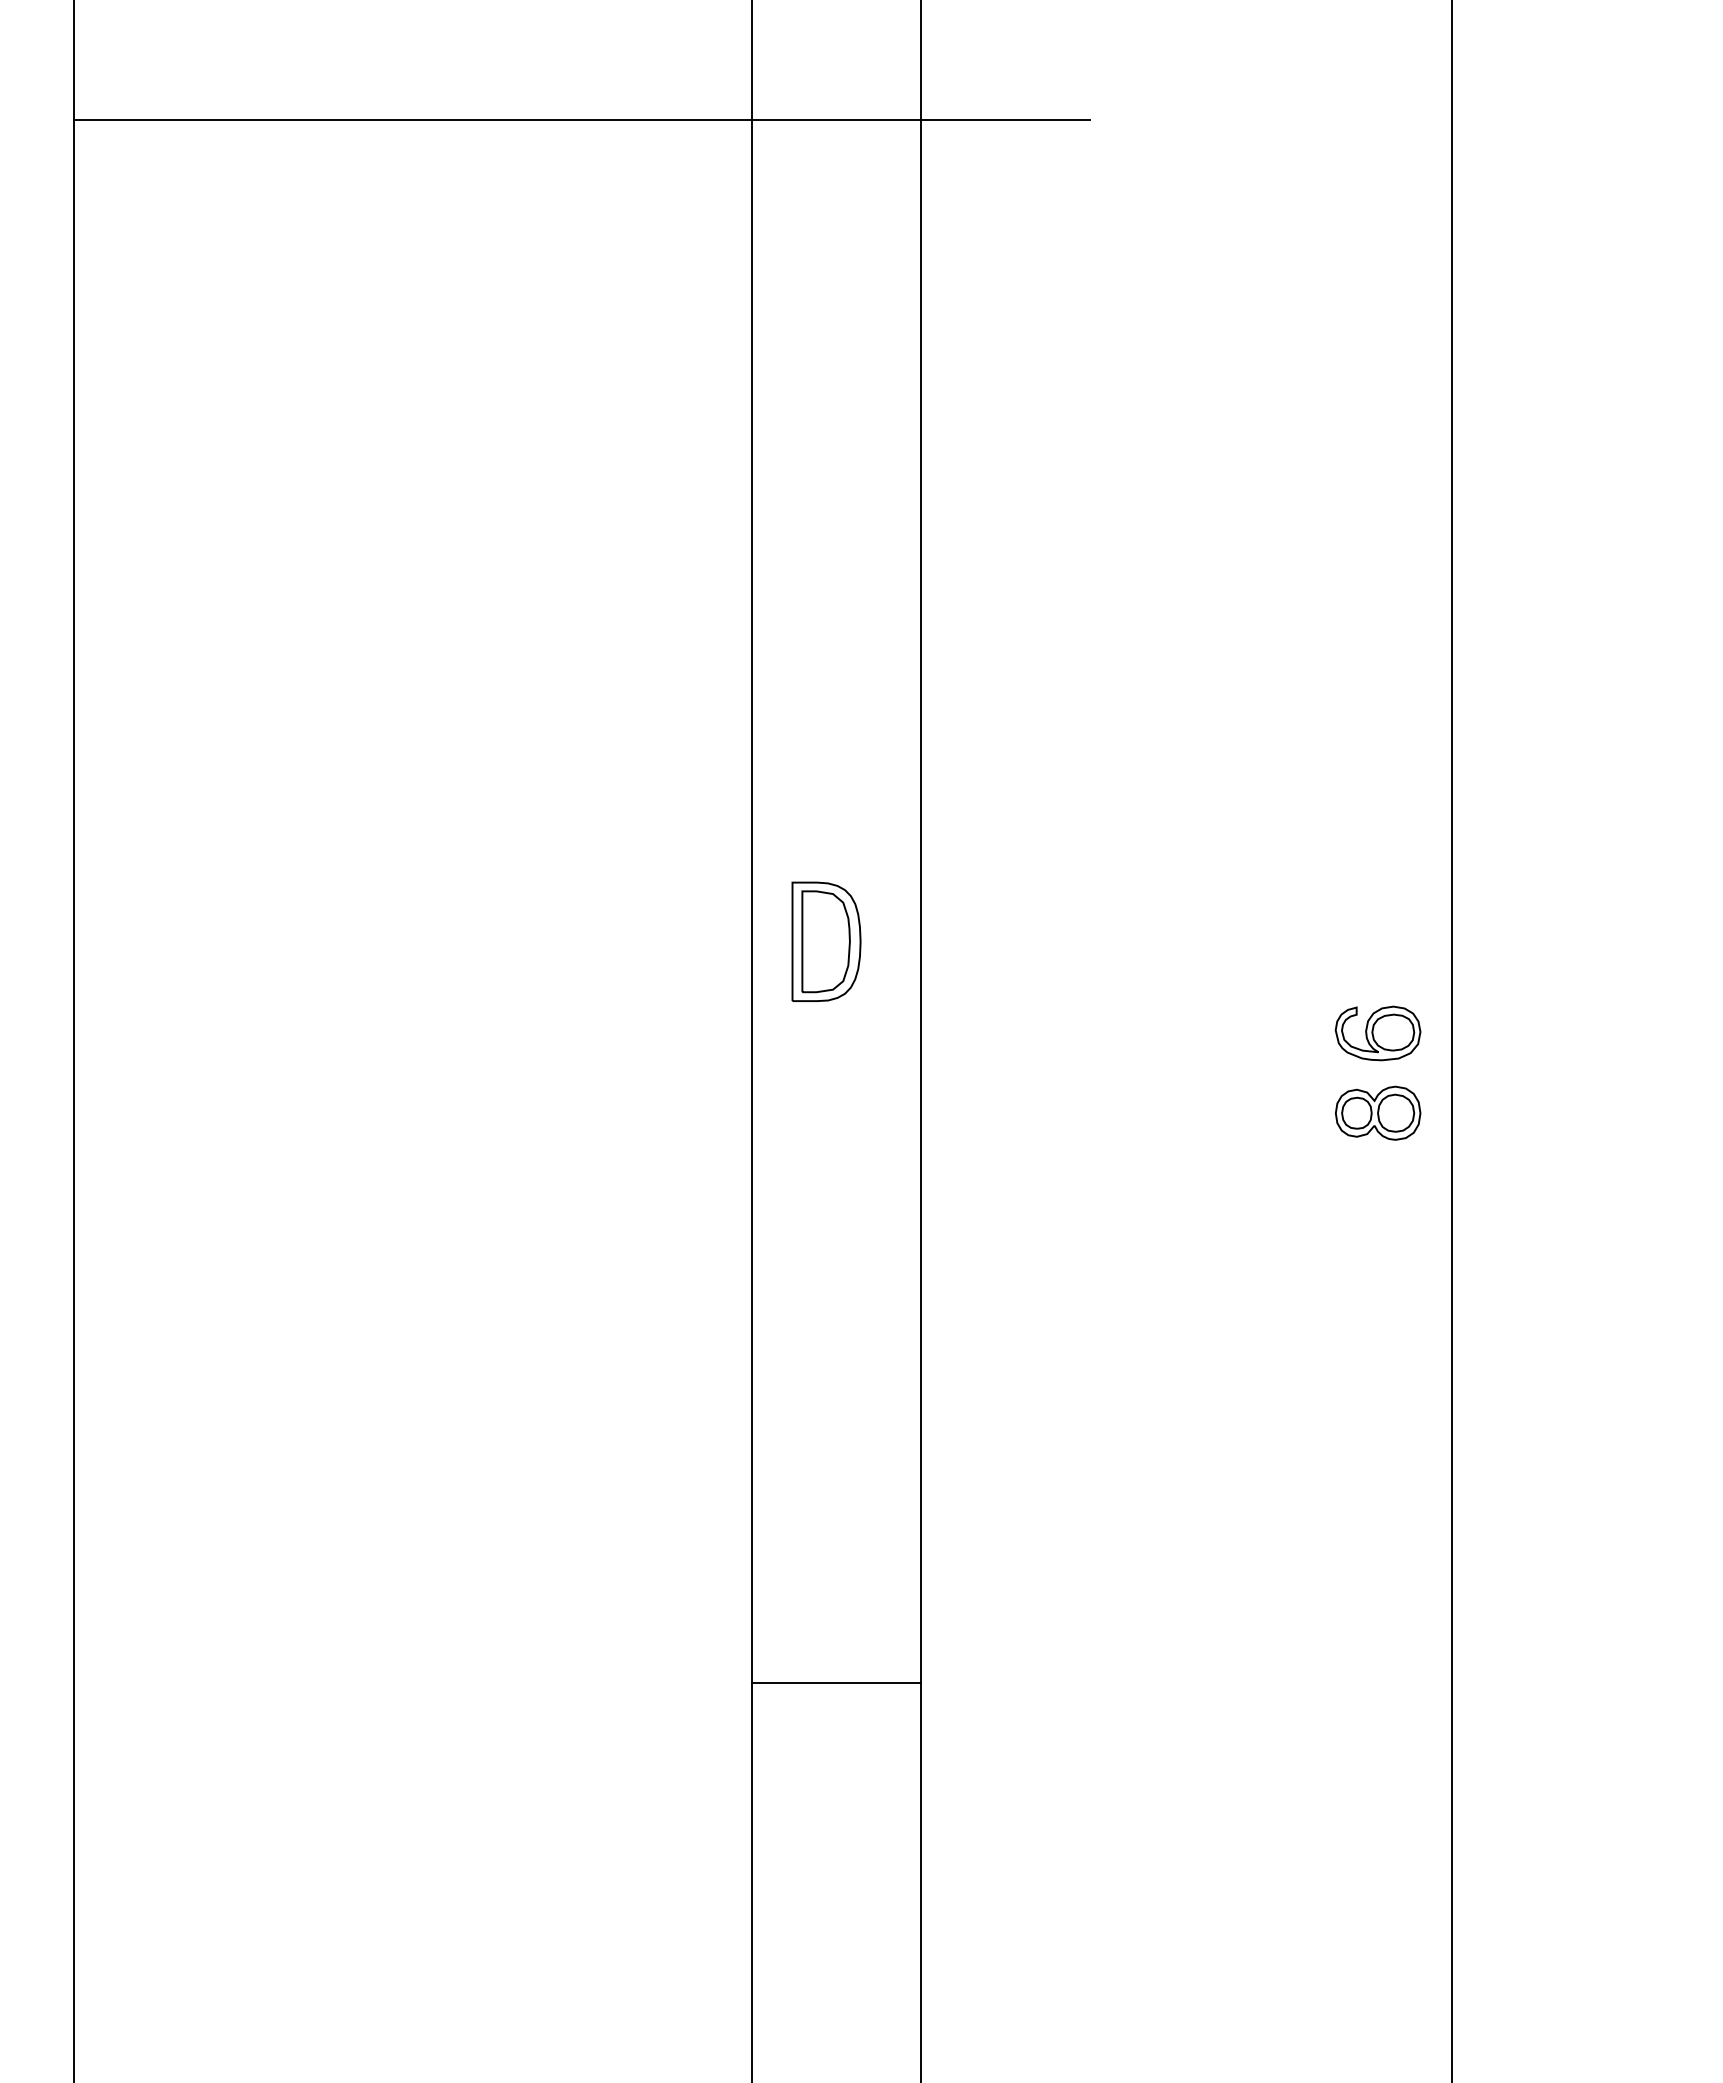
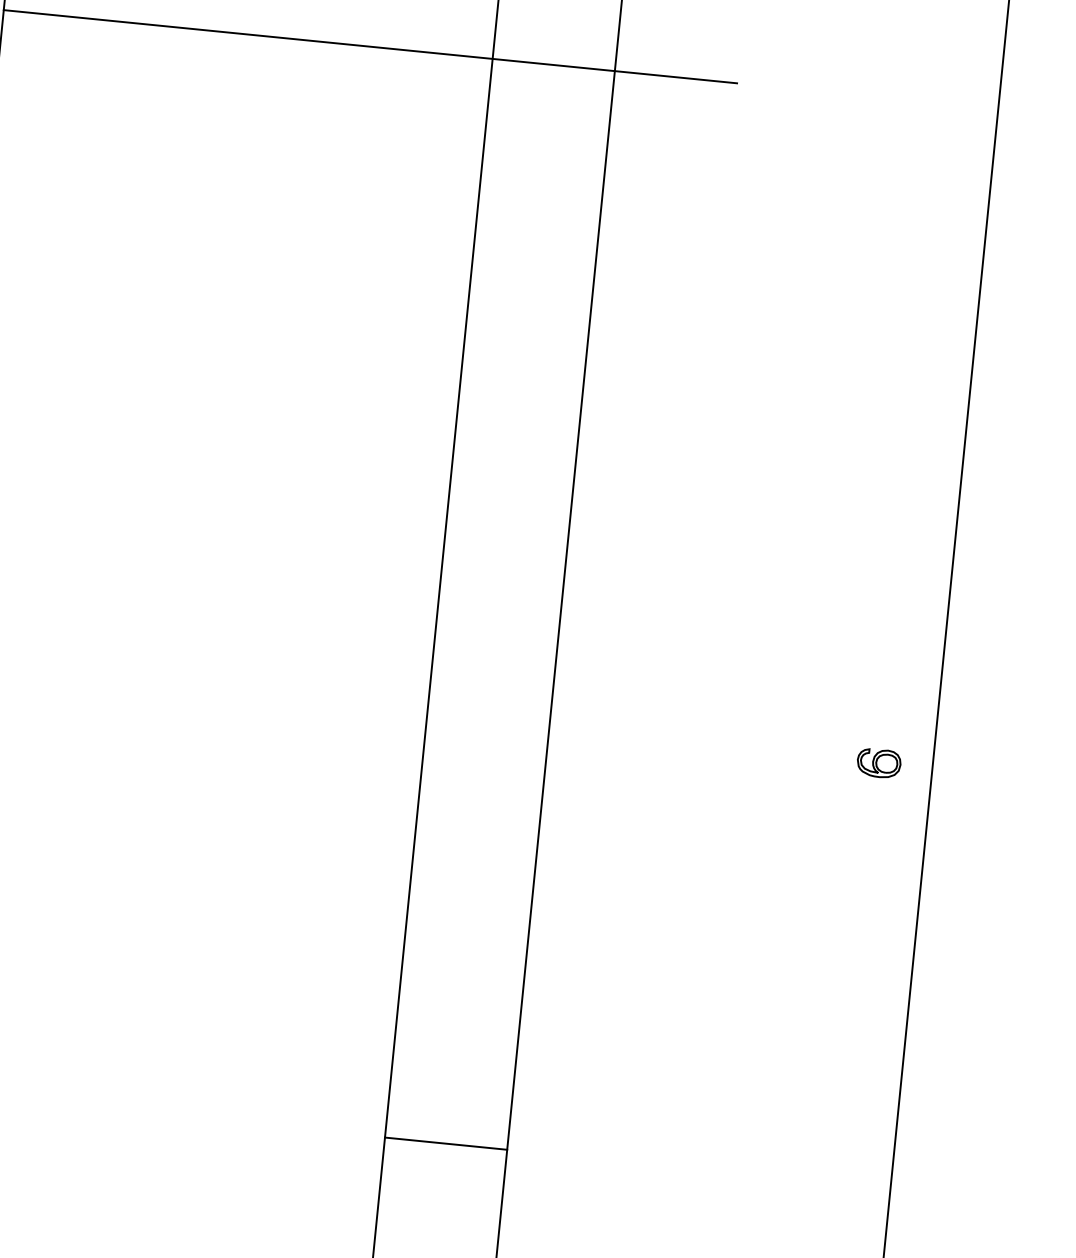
part: (826, 941) -> (487, 657), removed
part: (1377, 1033) -> (878, 763), size x0.7
part: (1378, 1112) -> (873, 820), removed
line: (835, 1683) -> (445, 1143), moved

